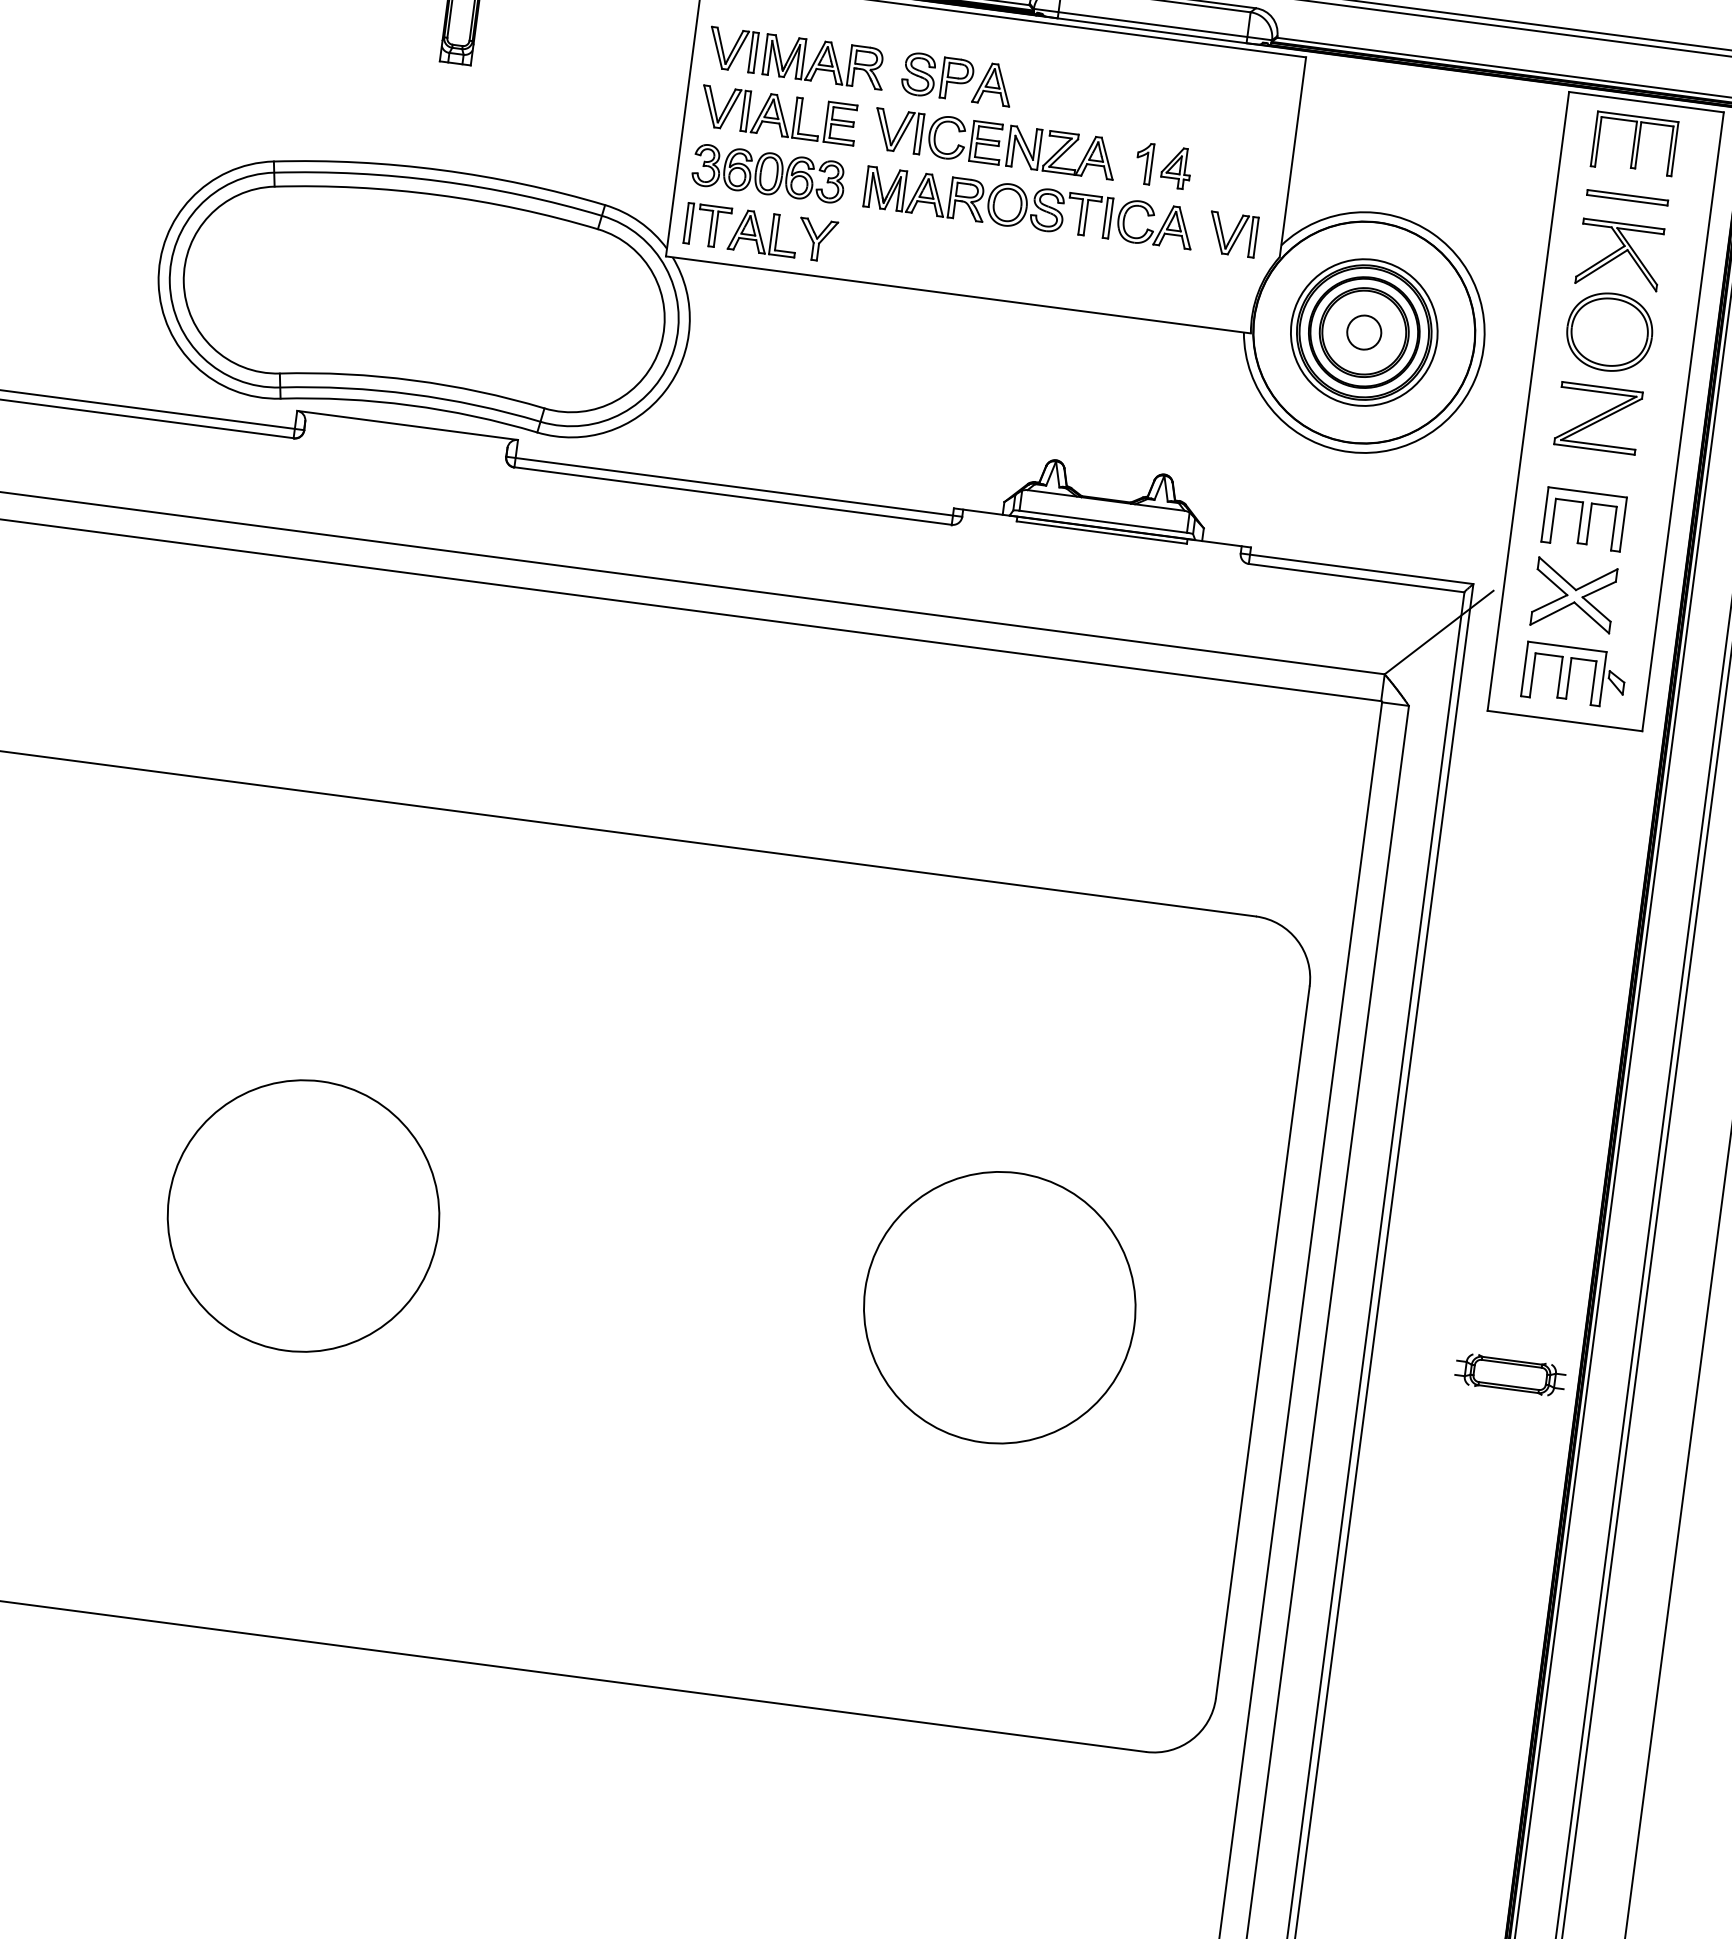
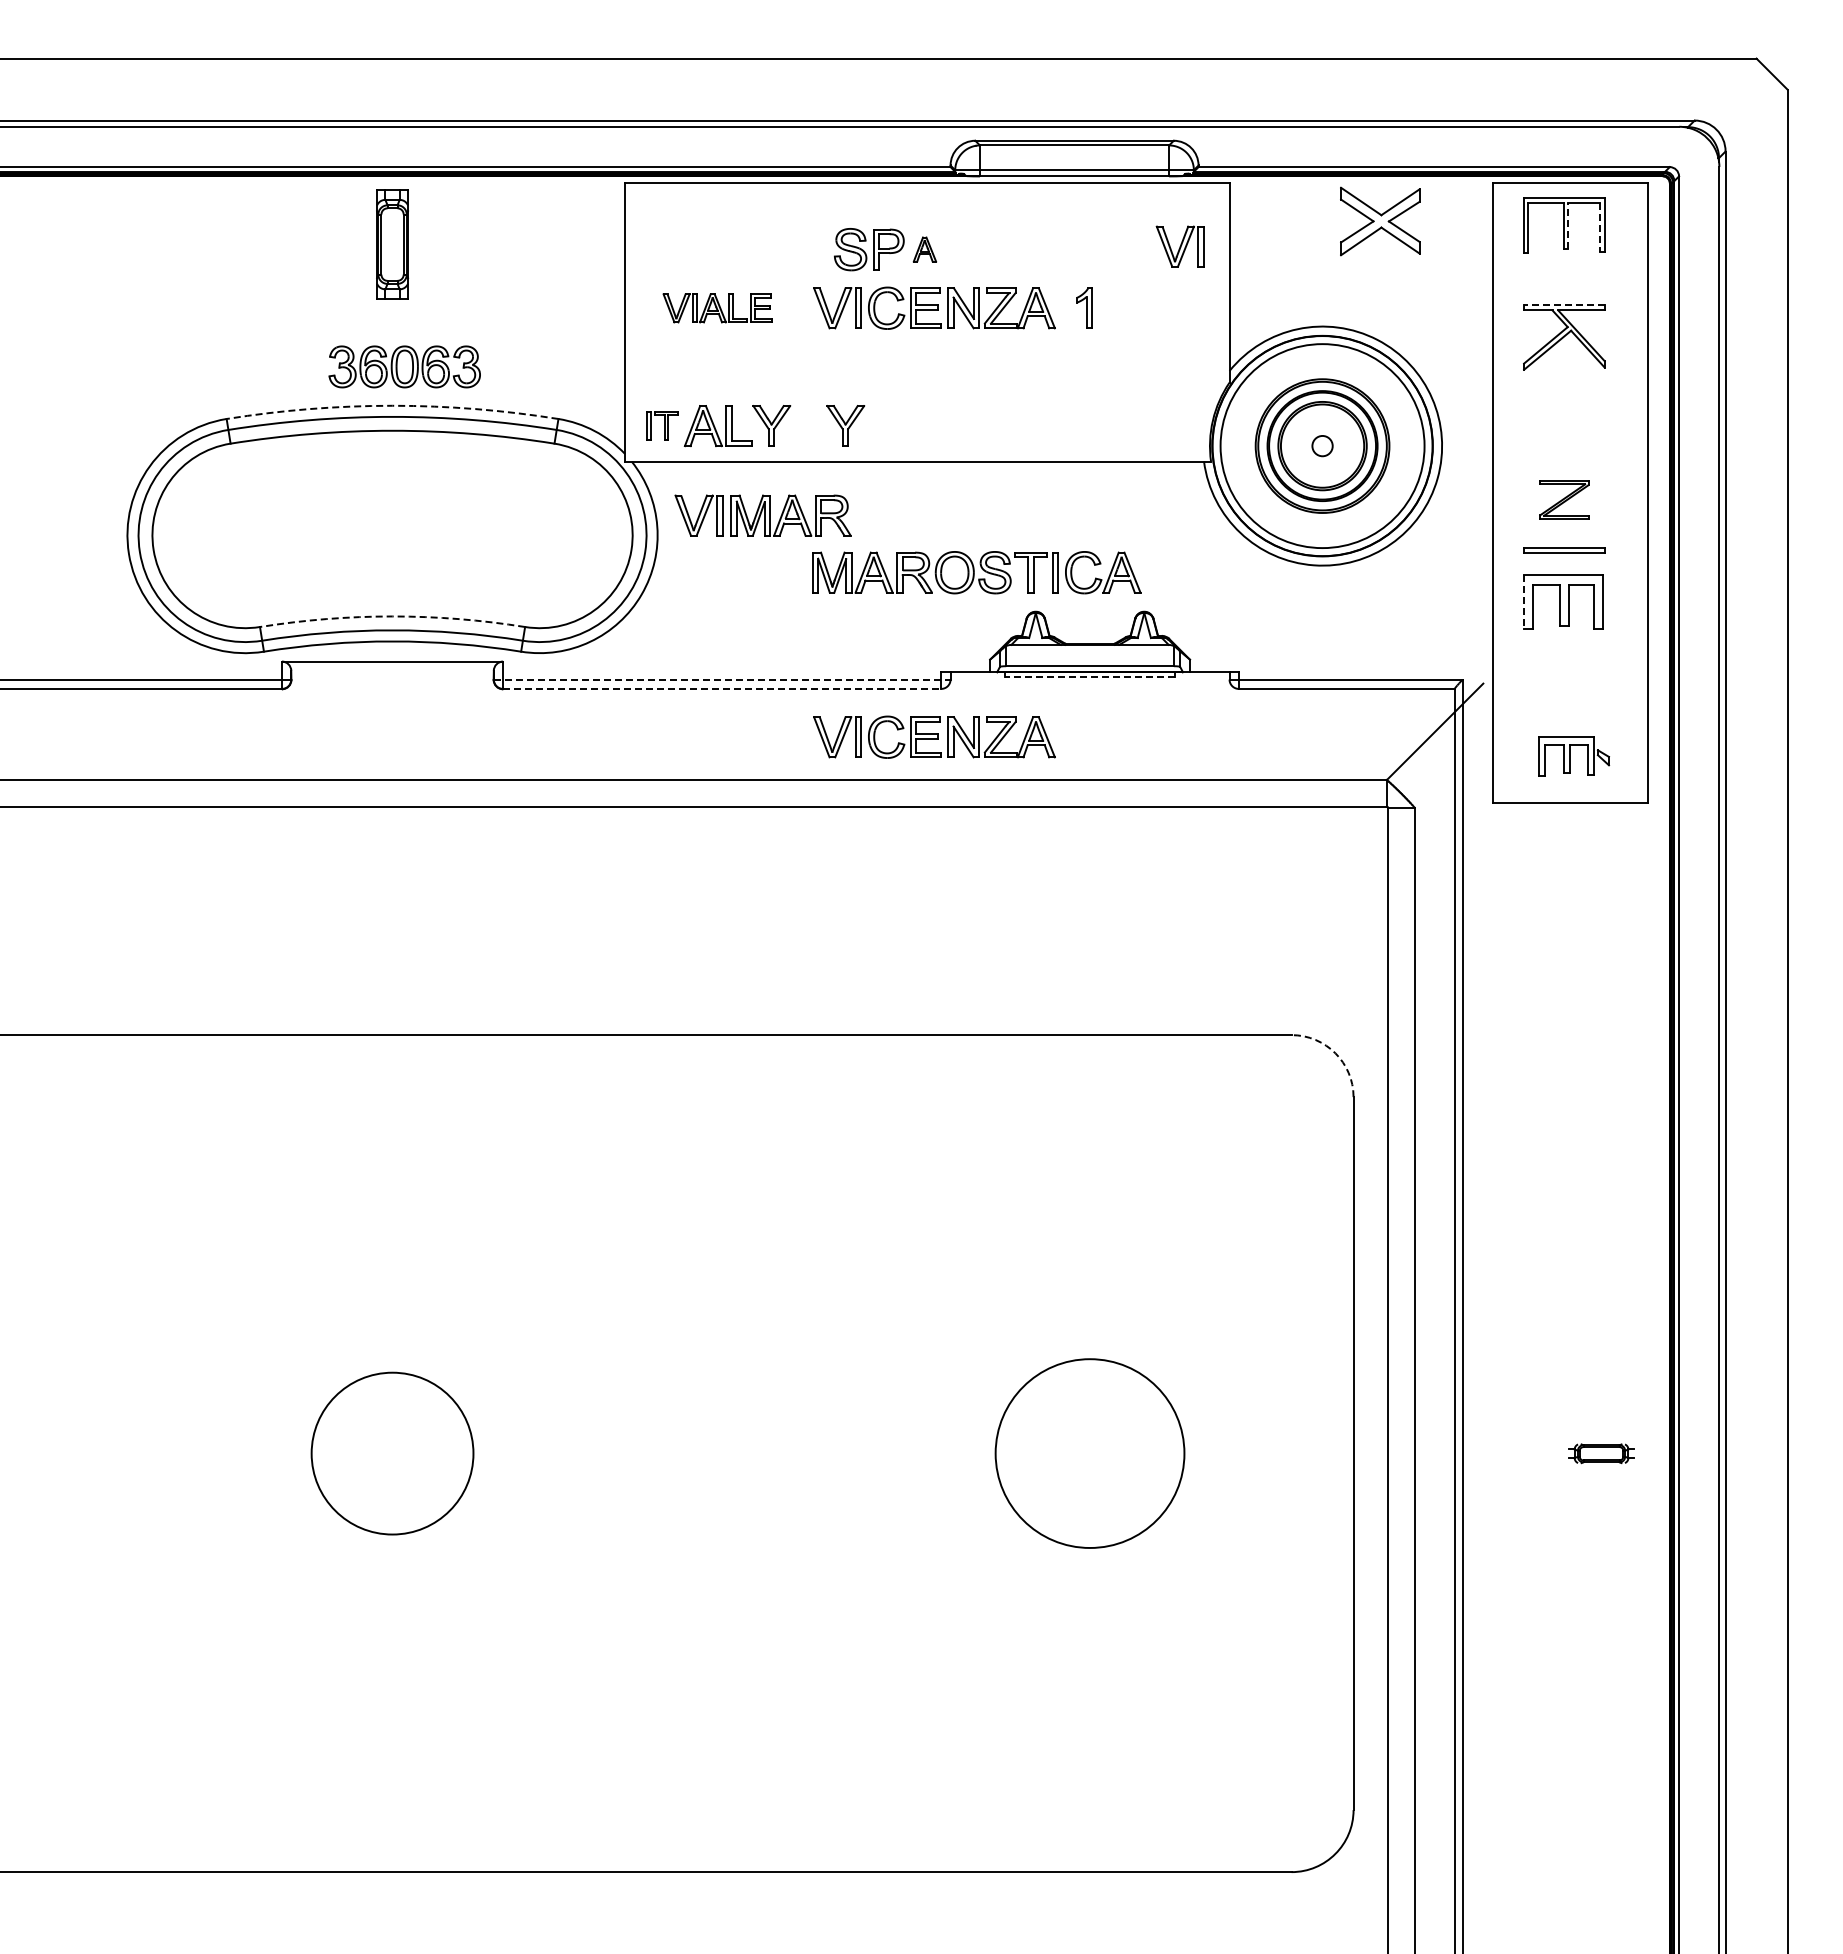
part: (796, 58) -> (762, 515), moved
part: (992, 84) -> (924, 249), size x0.6
part: (778, 115) -> (717, 308), size x0.7
line: (1638, 144) -> (1568, 225), solid -> dashed
line: (1670, 150) -> (1600, 227), solid -> dashed
part: (1175, 167) -> (1115, 307), removed
arc: (441, 169) -> (392, 405), solid -> dashed
part: (768, 173) -> (404, 366), moved
part: (1627, 198) -> (1564, 550), moved
part: (1029, 207) -> (976, 572), moved
line: (1623, 223) -> (1563, 305), solid -> dashed
part: (708, 225) -> (662, 425), size x0.7
part: (1231, 234) -> (1179, 246), moved
part: (890, 249) -> (845, 425), added
circle: (1364, 331) -> (1322, 445), size x1.4
part: (1610, 331) -> (1564, 413), removed
circle: (1364, 332) -> (1322, 446), size x0.6
arc: (413, 380) -> (392, 616), solid -> dashed
part: (1598, 417) -> (1564, 499), size x0.6
line: (734, 486) -> (722, 679), solid -> dashed
line: (733, 495) -> (722, 688), solid -> dashed
line: (1545, 515) -> (1524, 602), solid -> dashed
line: (1101, 532) -> (1089, 677), solid -> dashed
part: (938, 571) -> (934, 736), added
part: (1574, 596) -> (1380, 221), moved
part: (1573, 675) -> (1573, 756), size x0.7
arc: (1297, 940) -> (1335, 1053), solid -> dashed
circle: (303, 1215) -> (392, 1453), size x0.6
circle: (999, 1307) -> (1089, 1453), size x0.7
part: (1510, 1374) -> (1601, 1453), size x0.6

